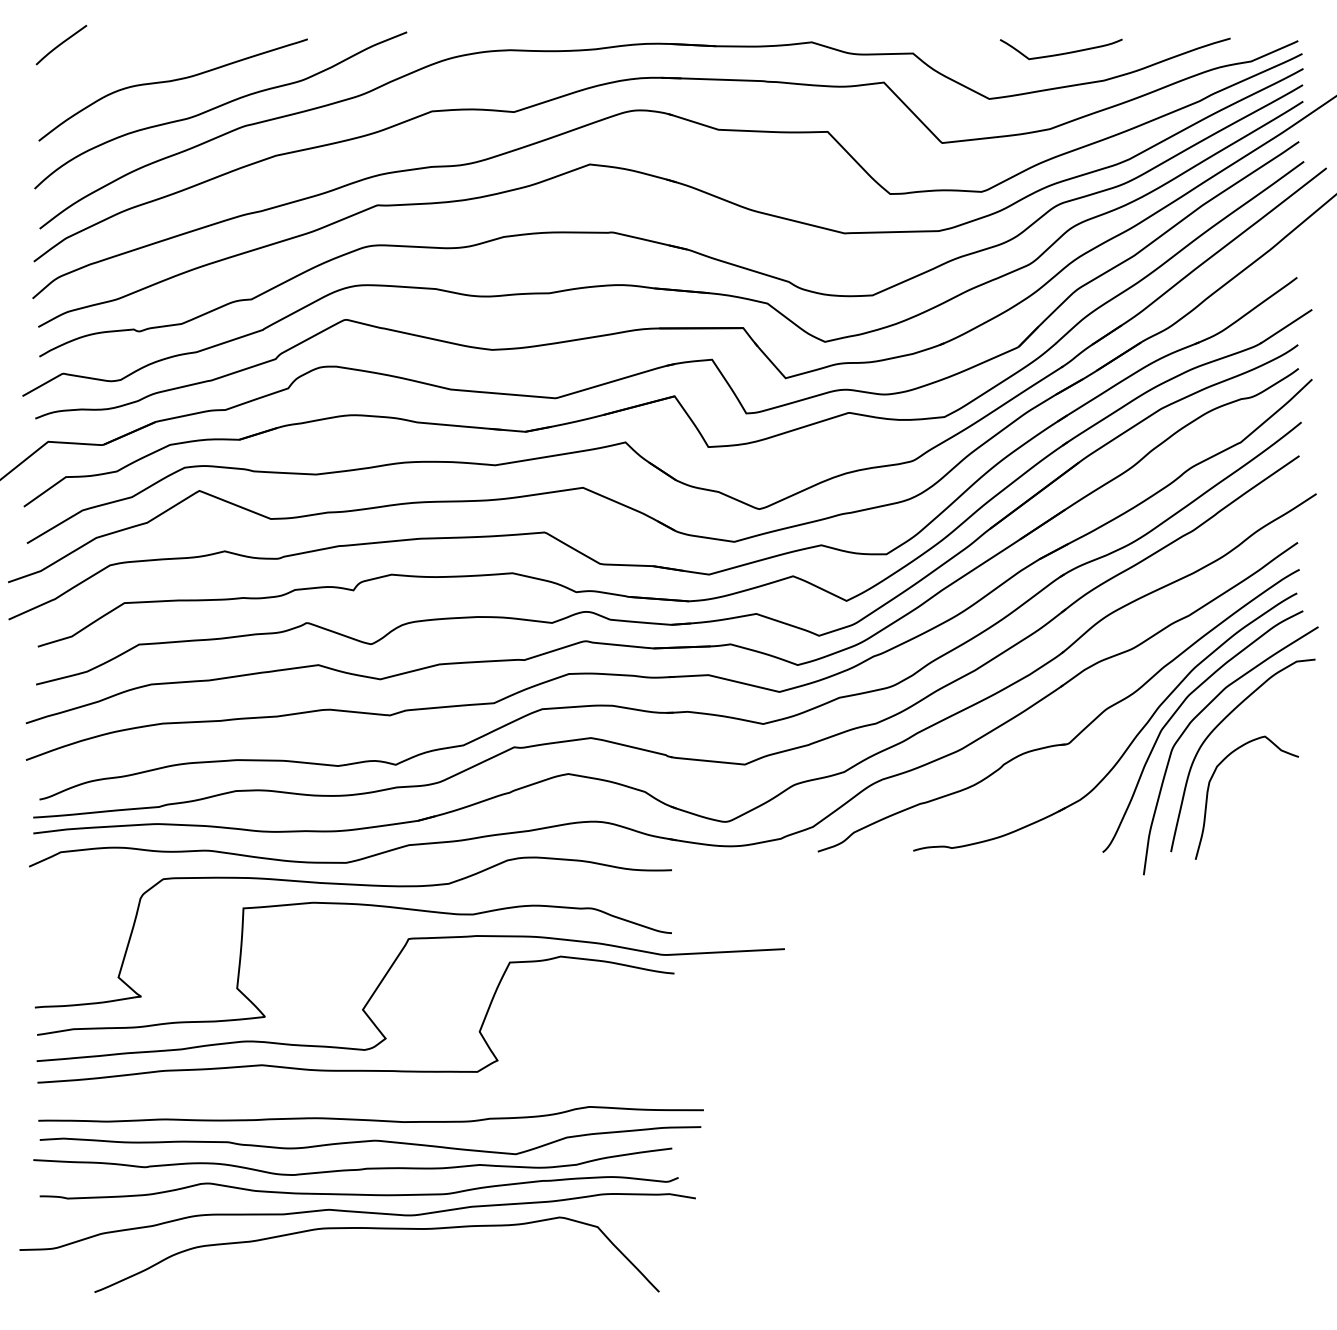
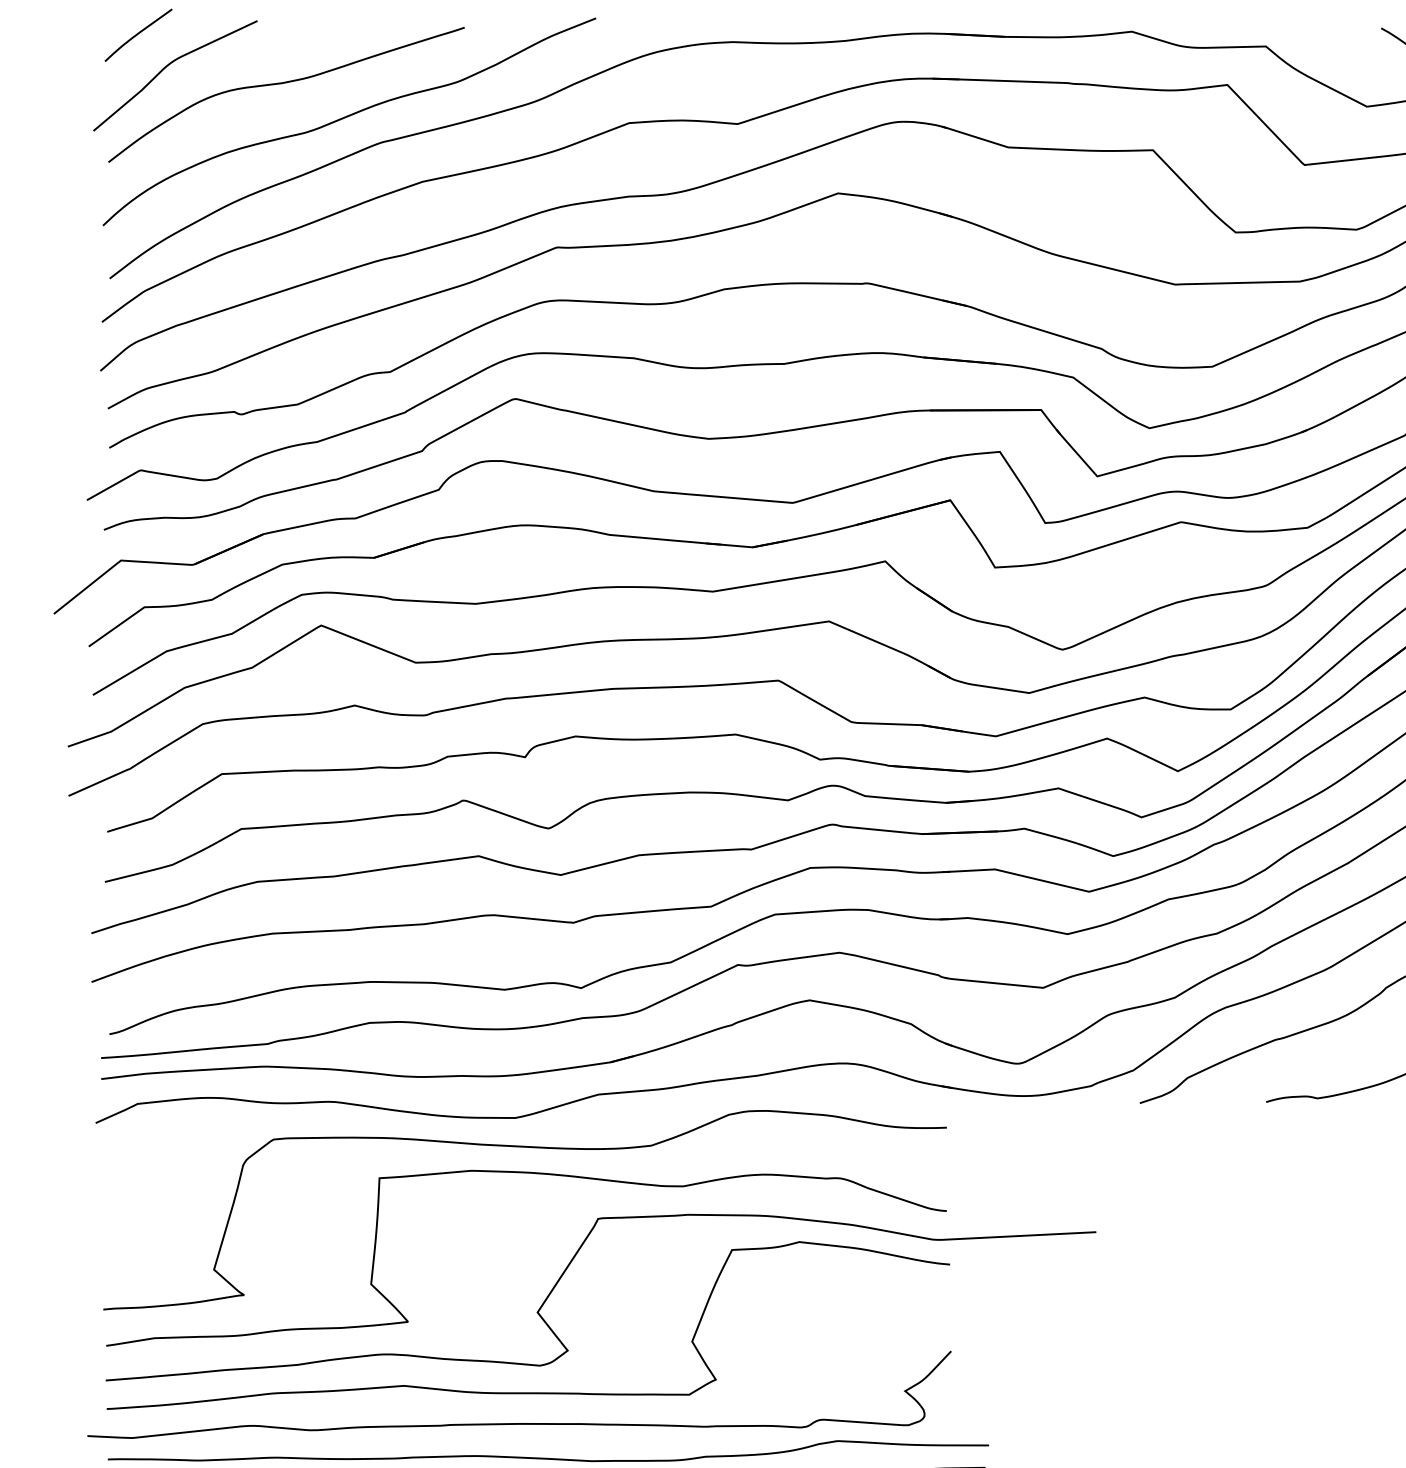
curve: (83, 69) -> (167, 67), added
curve: (348, 1093) -> (518, 1423), added

